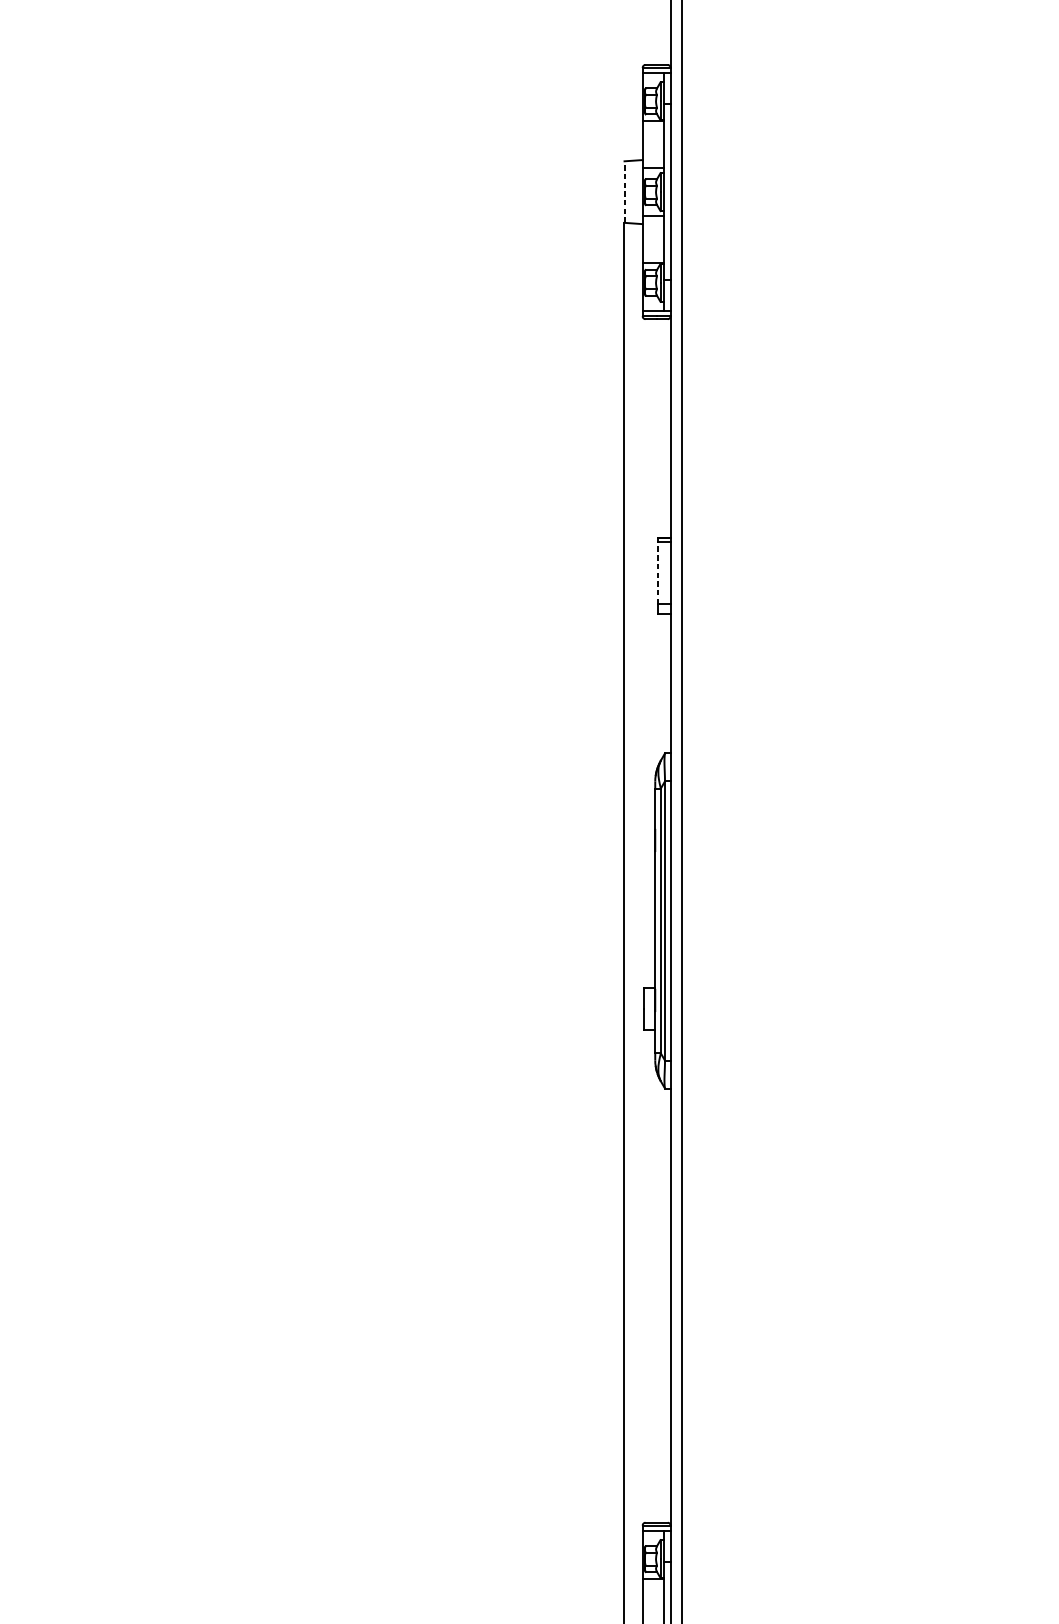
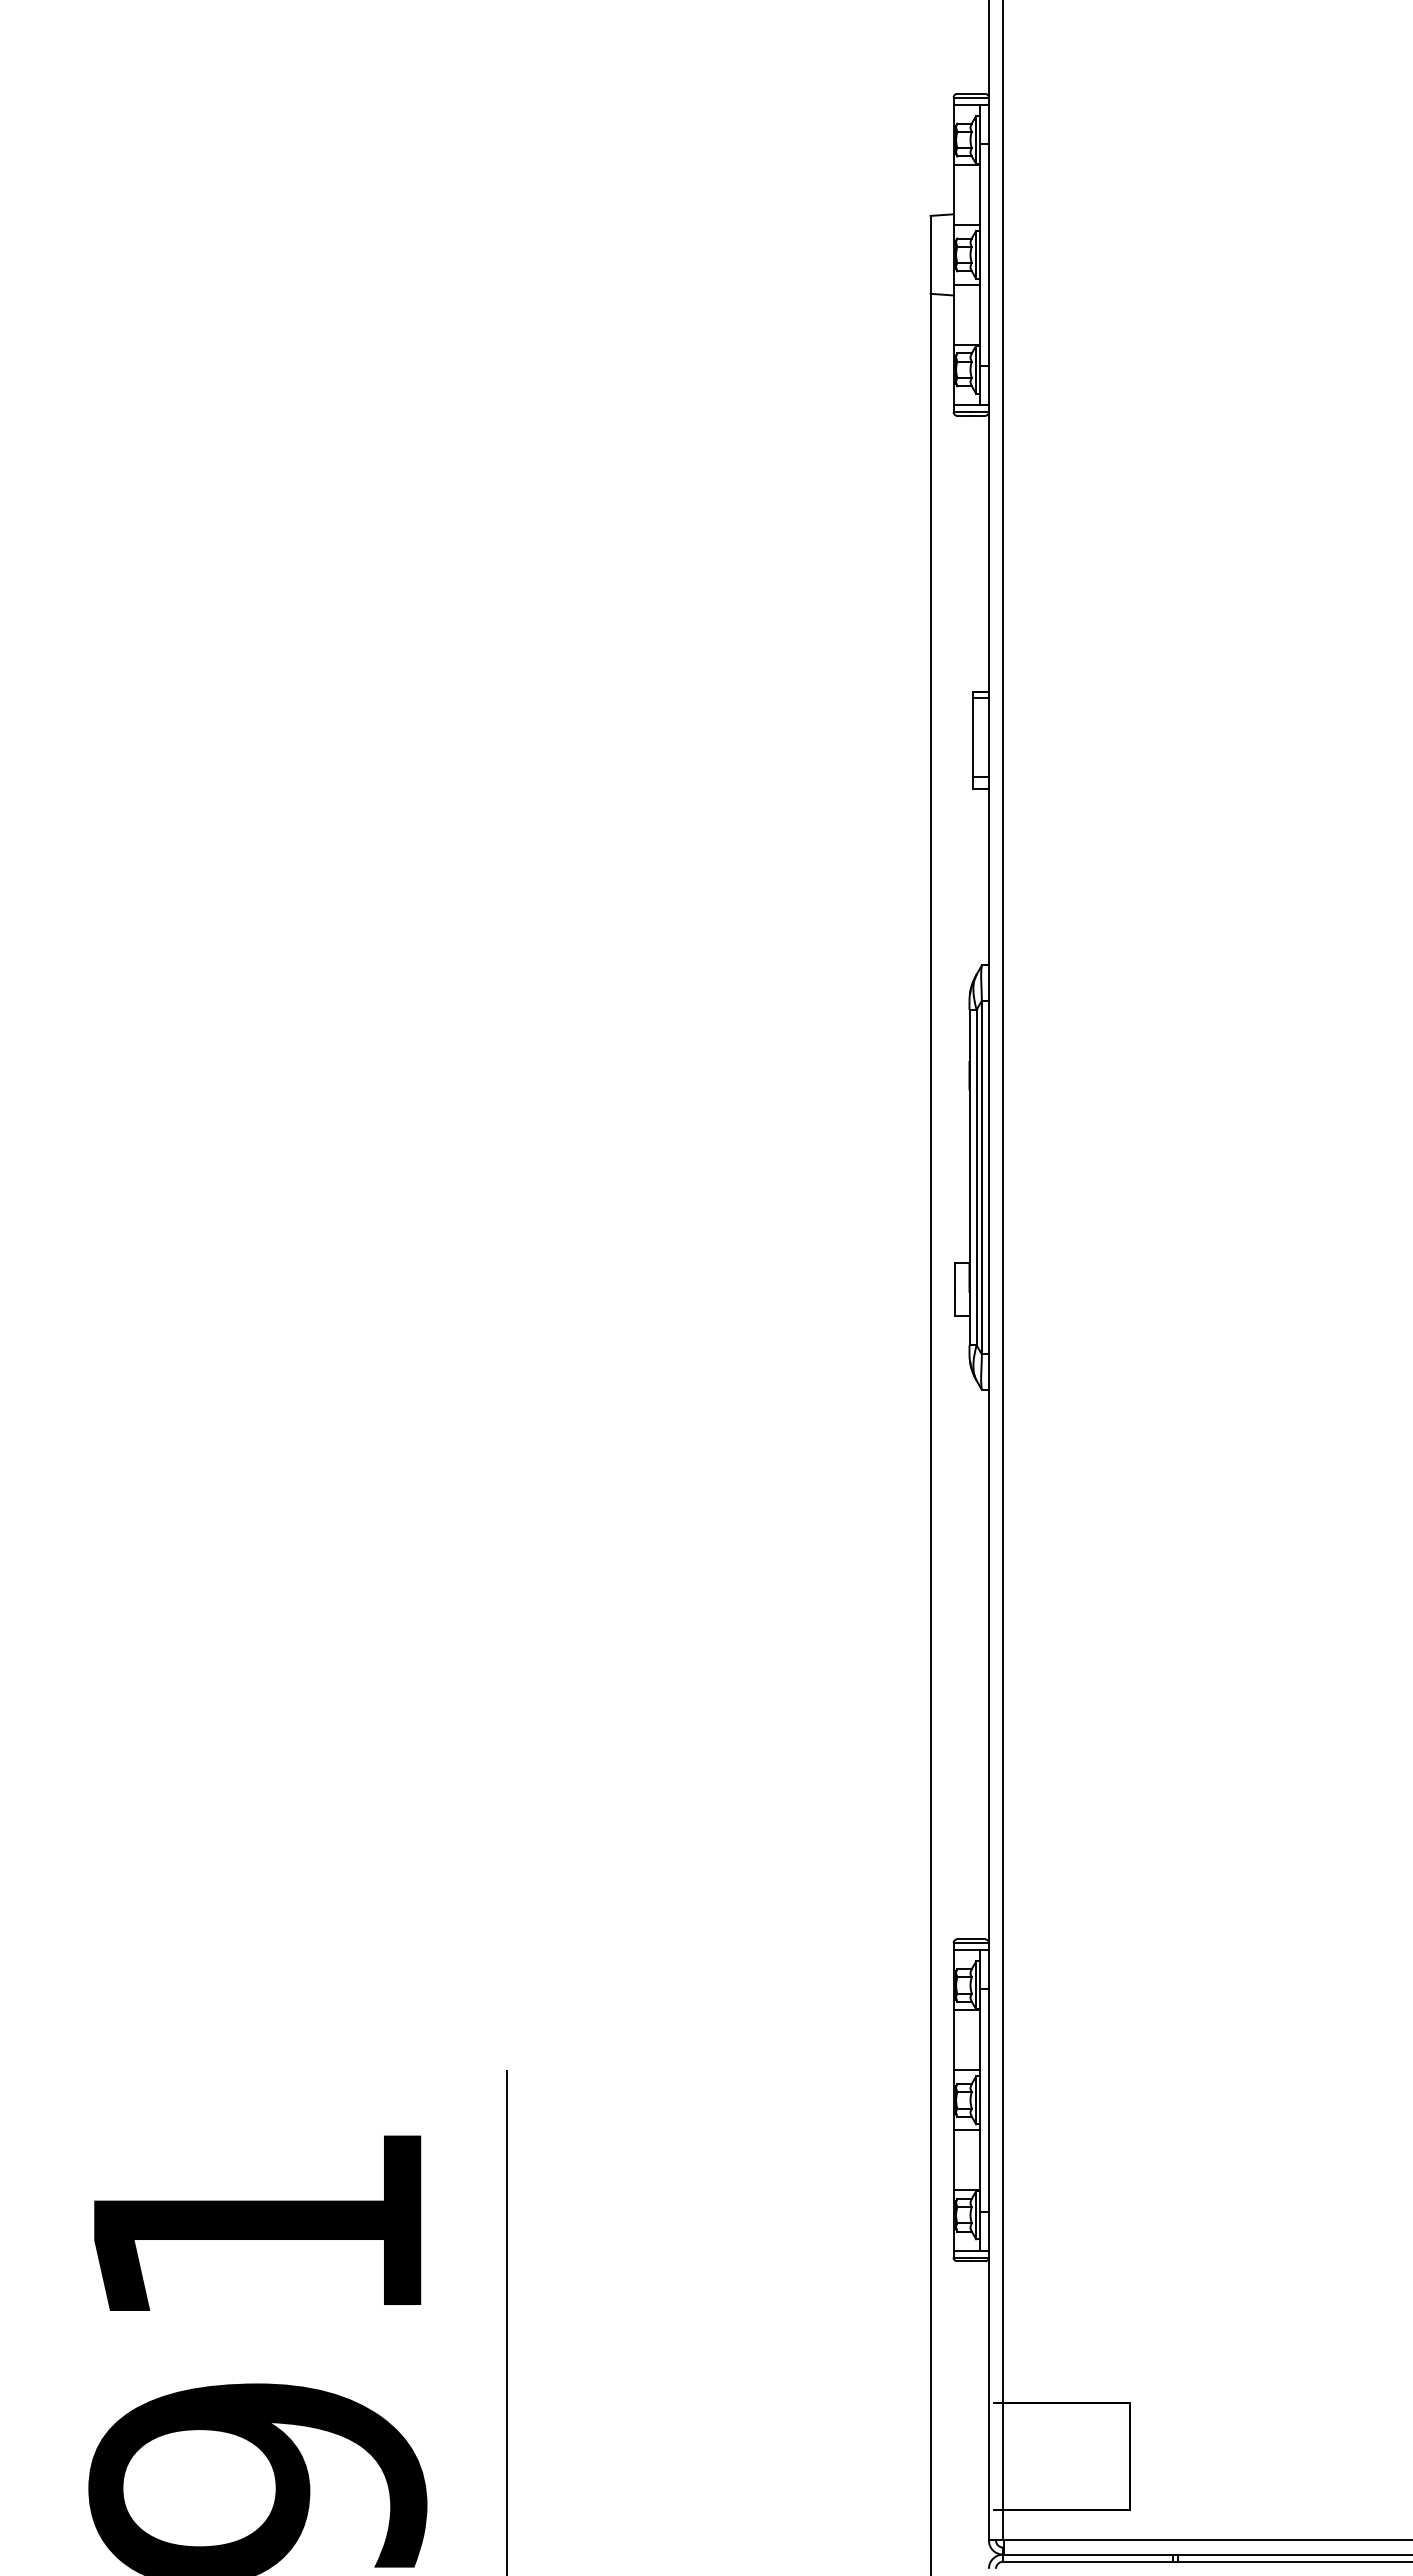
line: (624, 191) -> (930, 254), dashed -> solid
line: (658, 572) -> (973, 736), dashed -> solid

